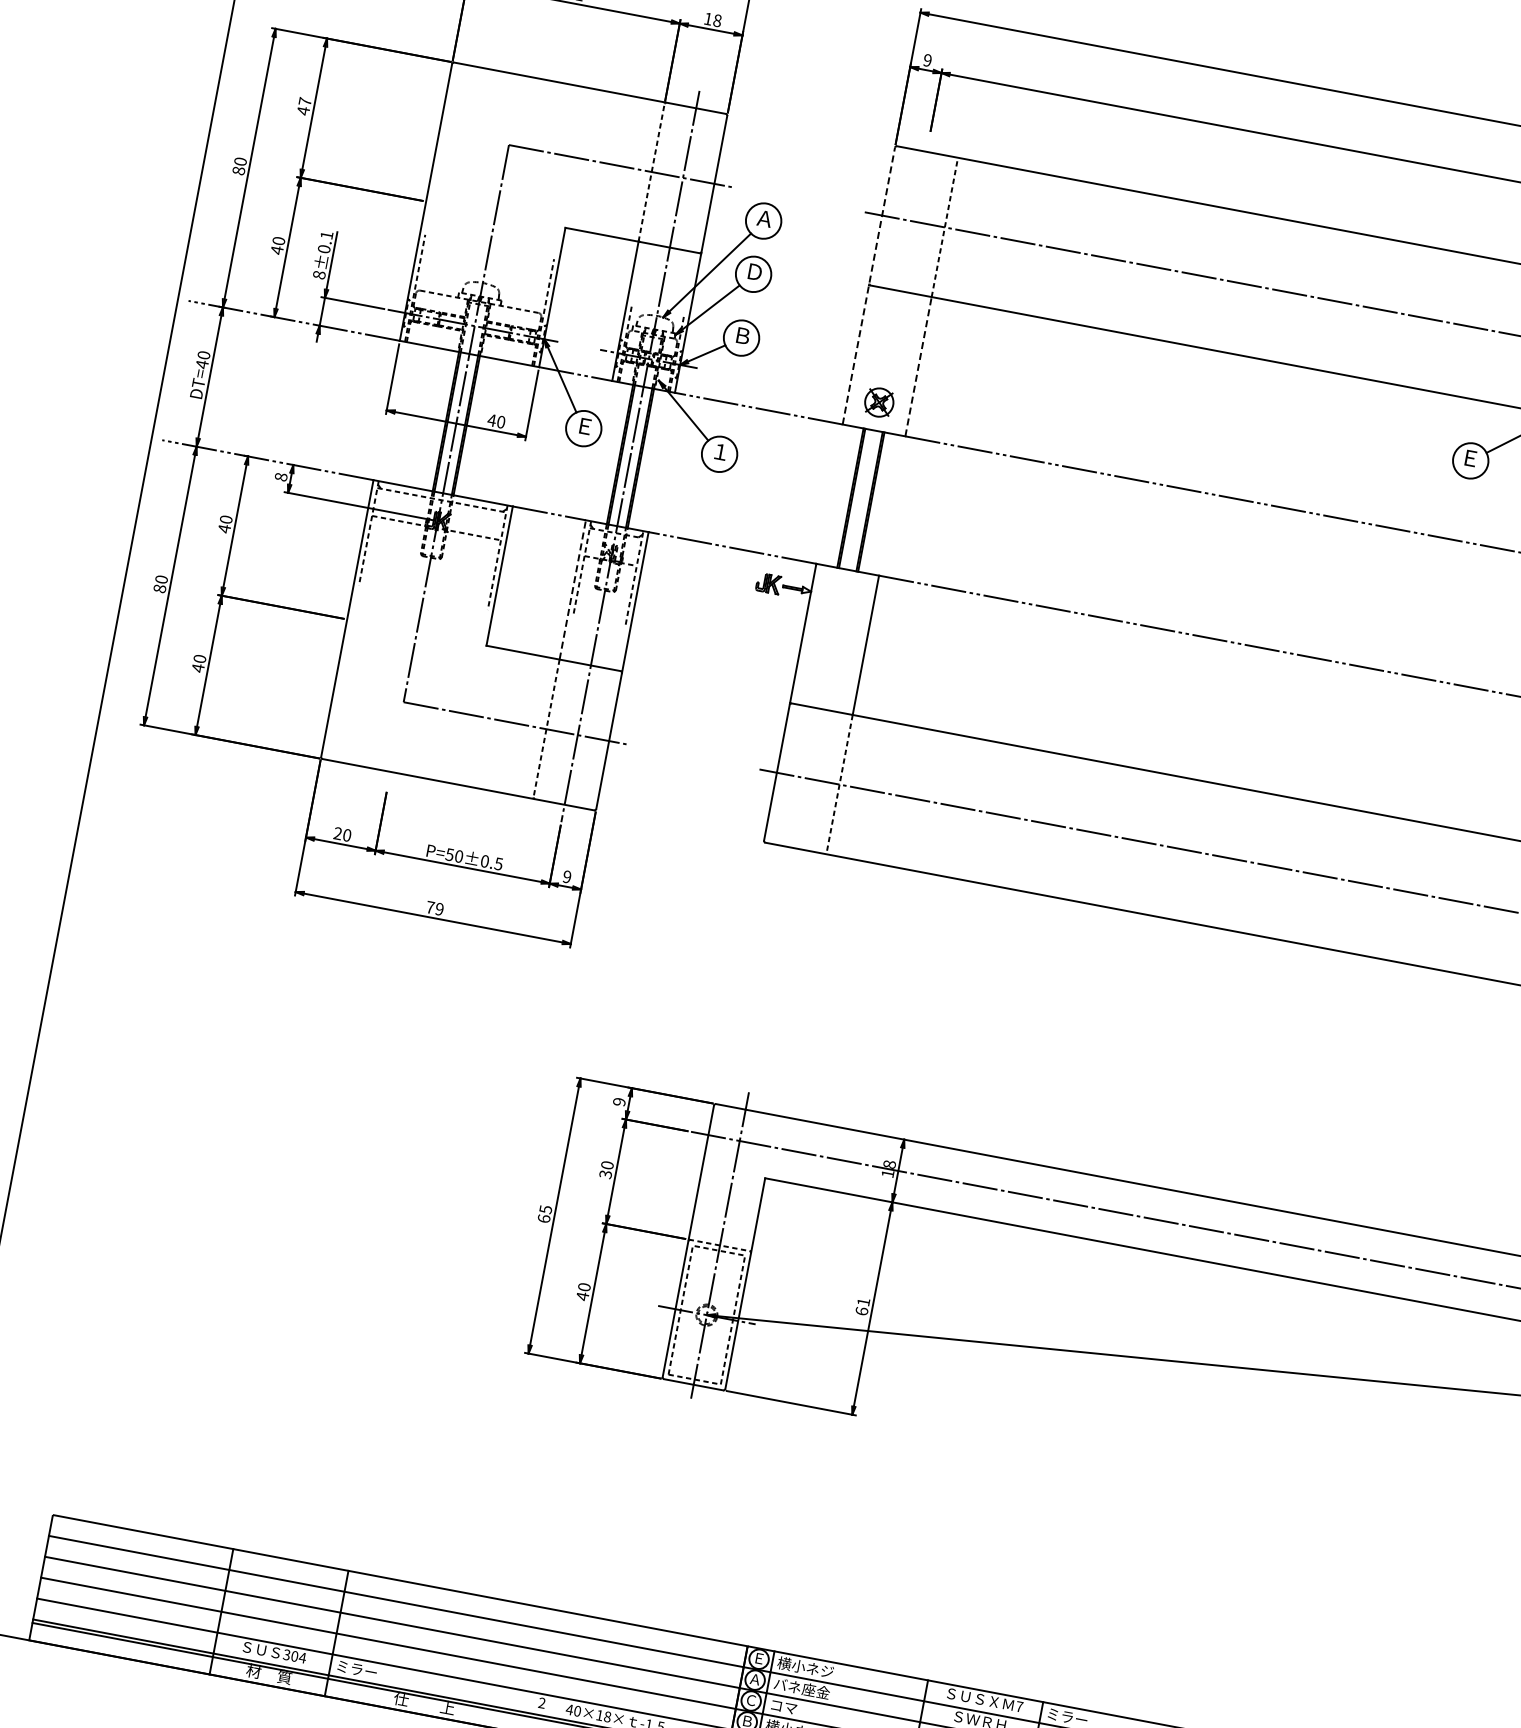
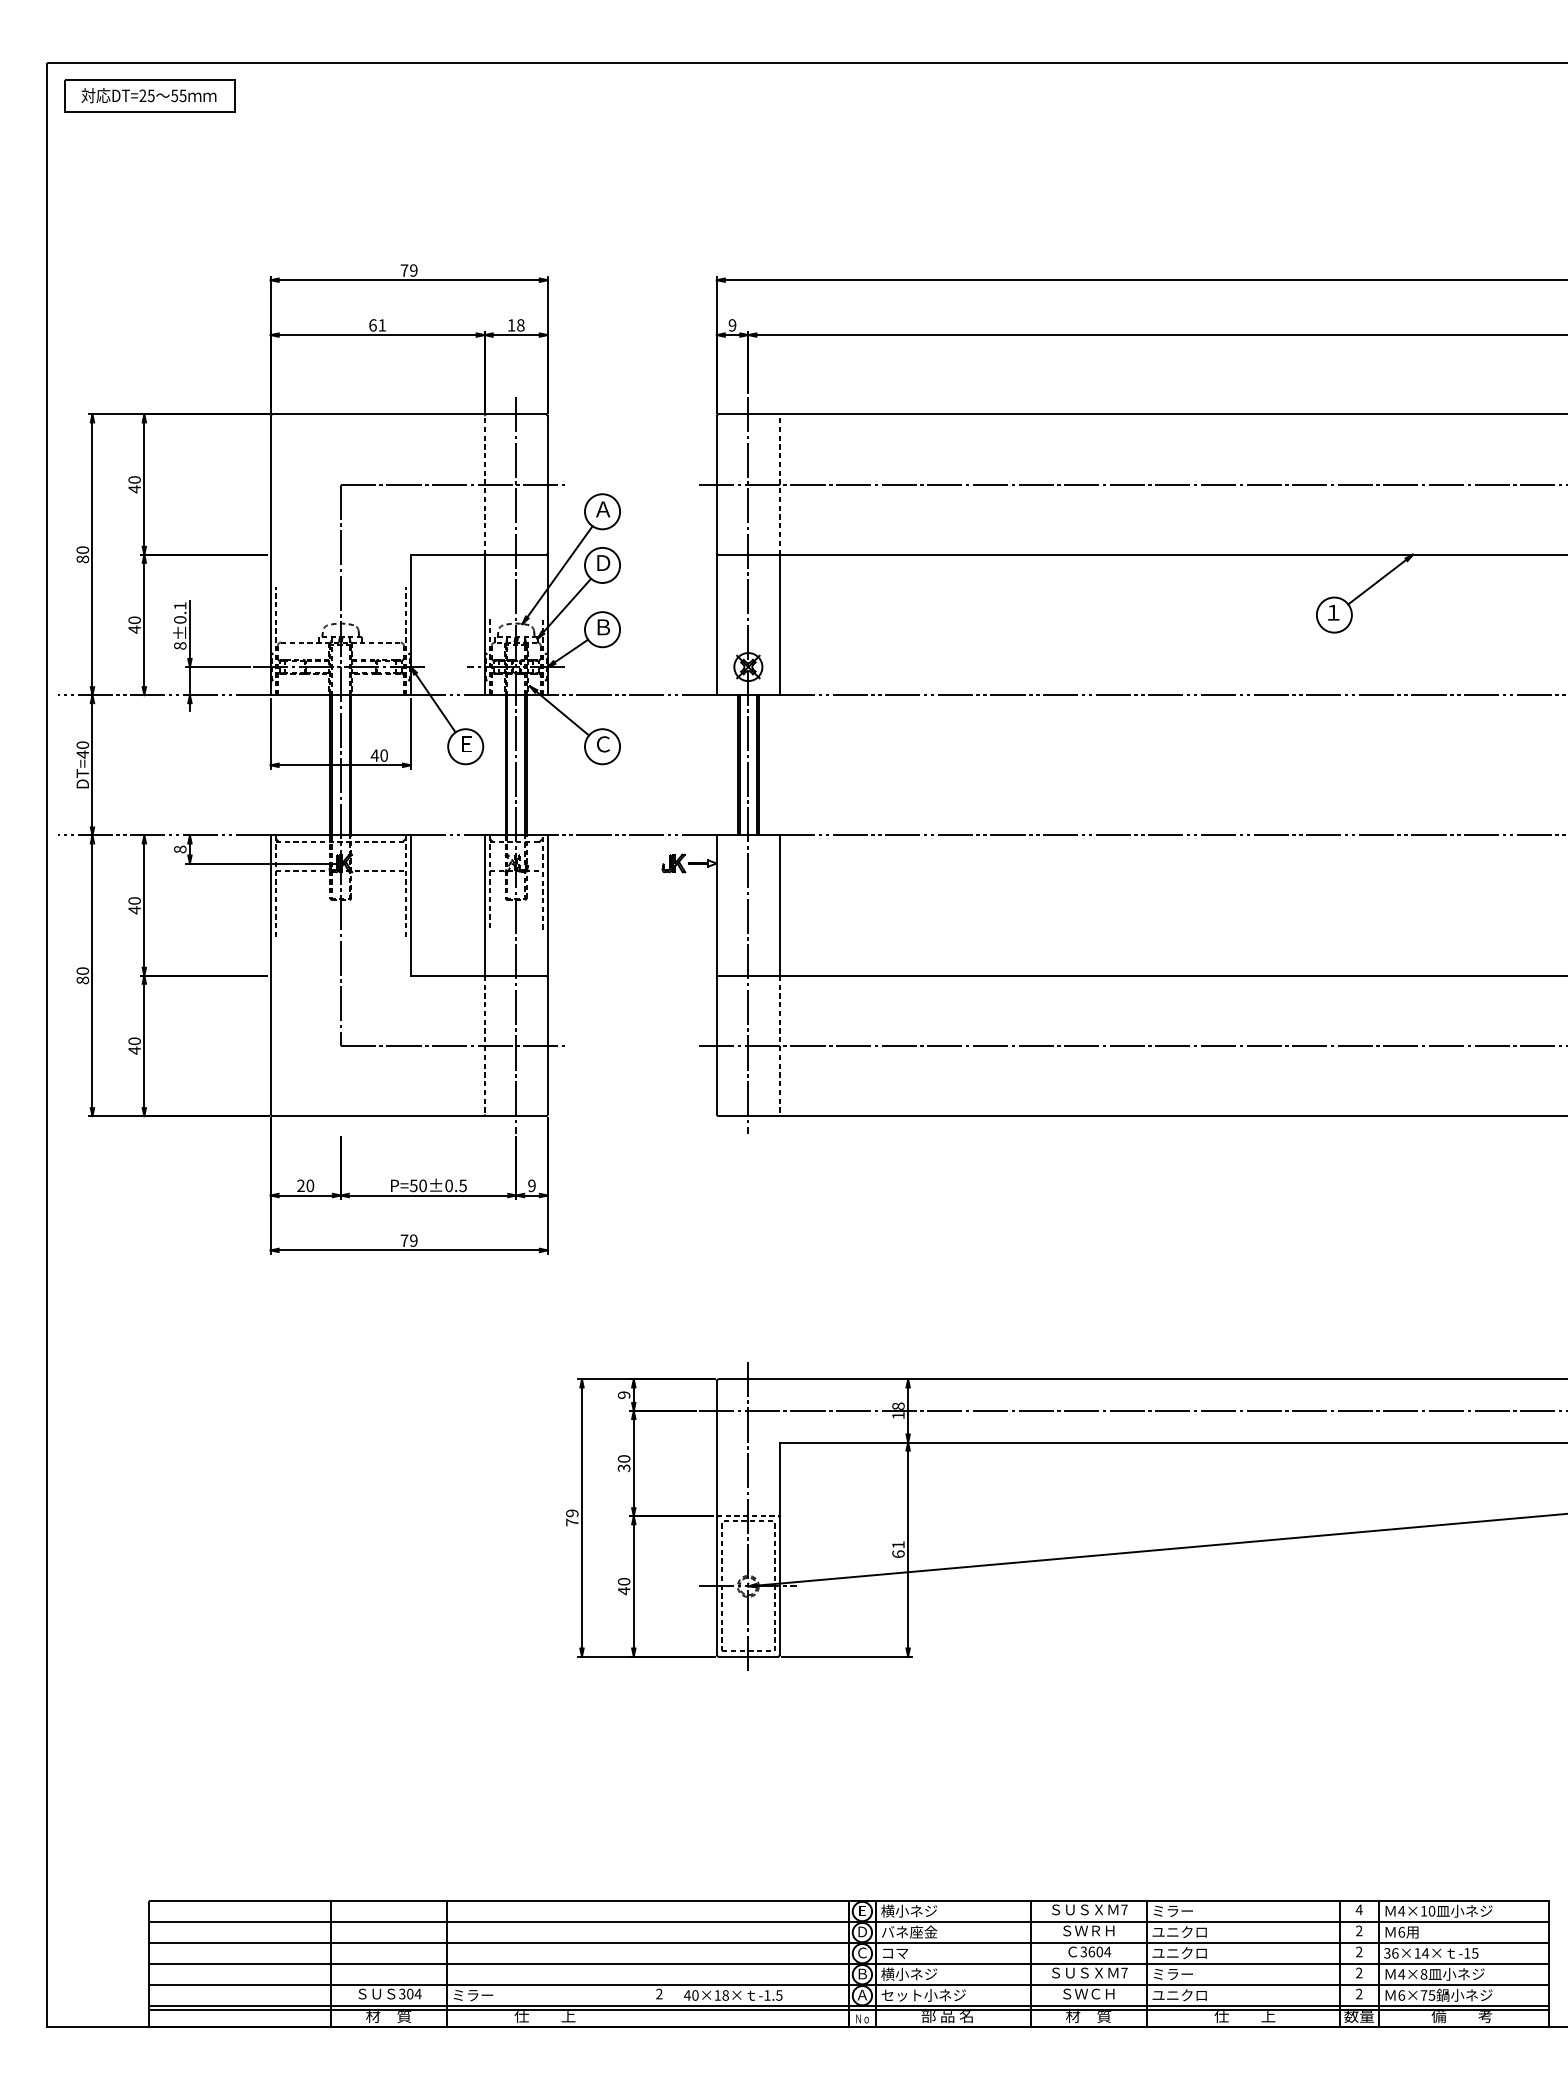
text: (305, 101) -> (134, 479), 47 -> 40
line: (868, 285) -> (716, 555), dashed -> solid
line: (918, 366) -> (779, 624), dashed -> solid
text: (720, 452) -> (603, 744), １ -> Ｃ
text: (1470, 458) -> (1333, 612), Ｅ -> １
line: (861, 499) -> (748, 764), added
line: (572, 589) -> (484, 905), dashed -> solid
text: (545, 1213) -> (572, 1517), 65 -> 79
text: (754, 1678) -> (861, 1931), Ａ -> Ｄ

